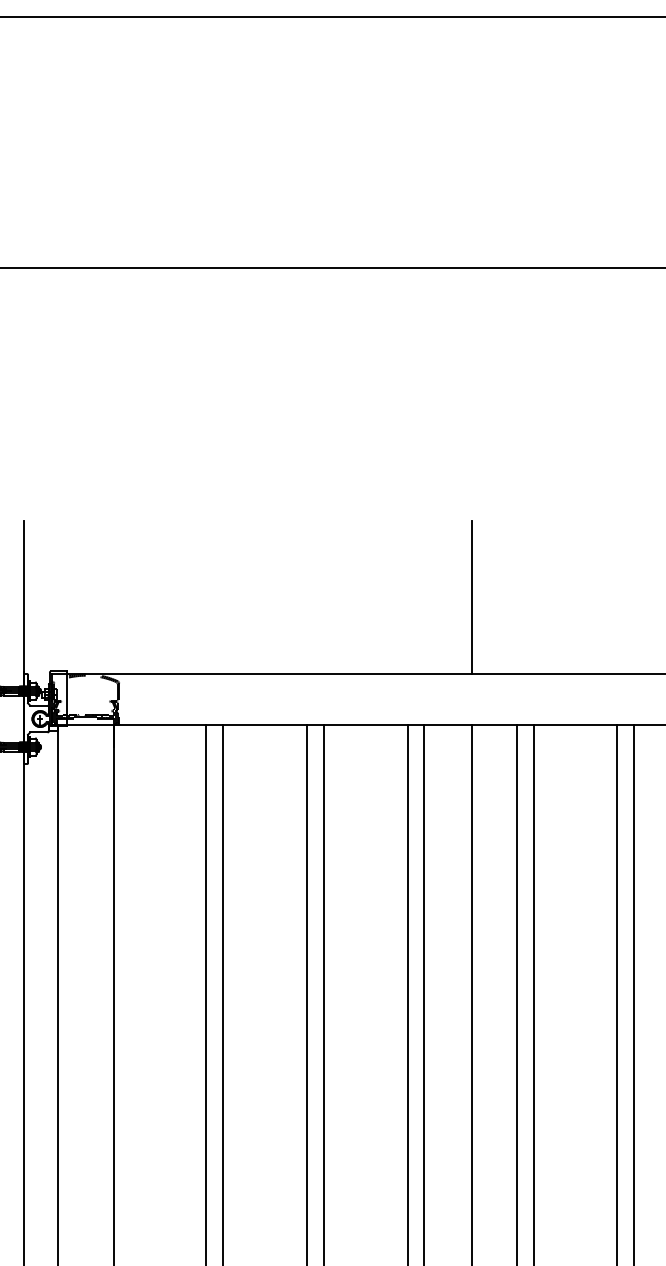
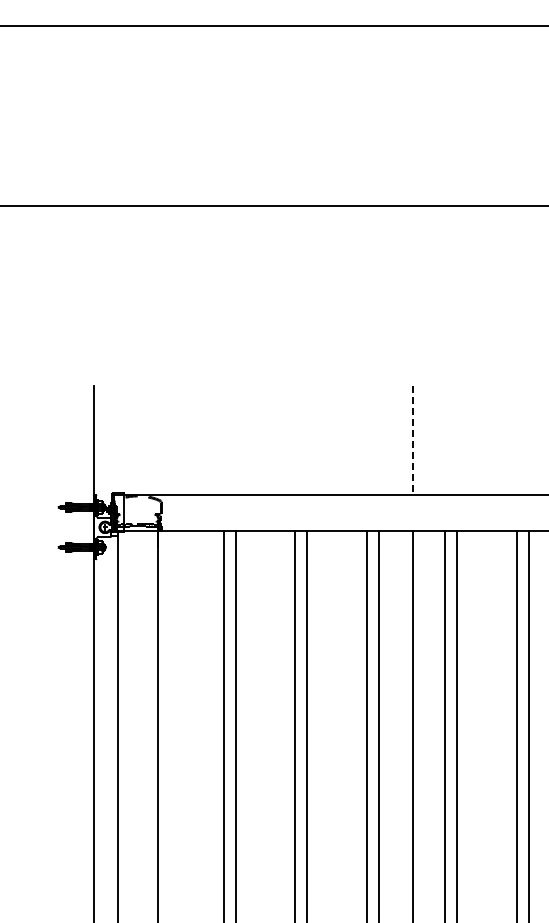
line: (472, 597) -> (413, 440), solid -> dashed

